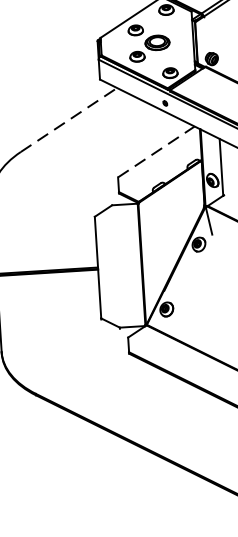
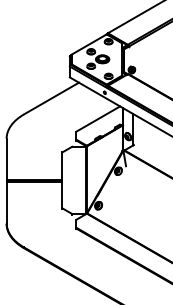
line: (68, 119) -> (51, 98), dashed -> solid
line: (156, 150) -> (98, 118), dashed -> solid

